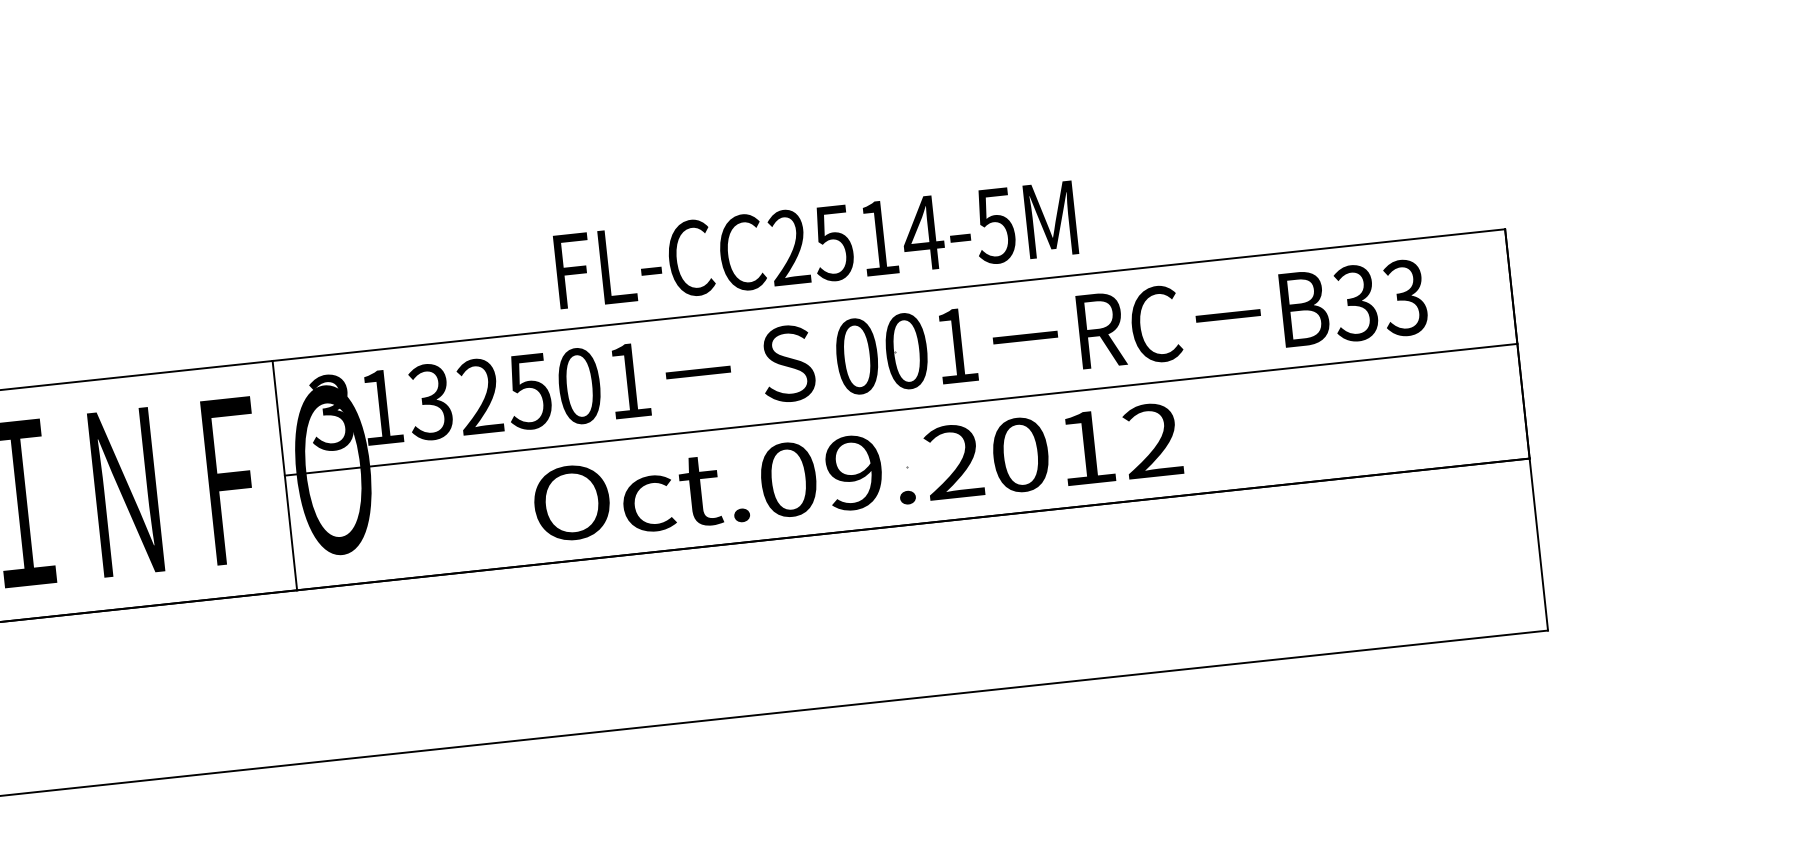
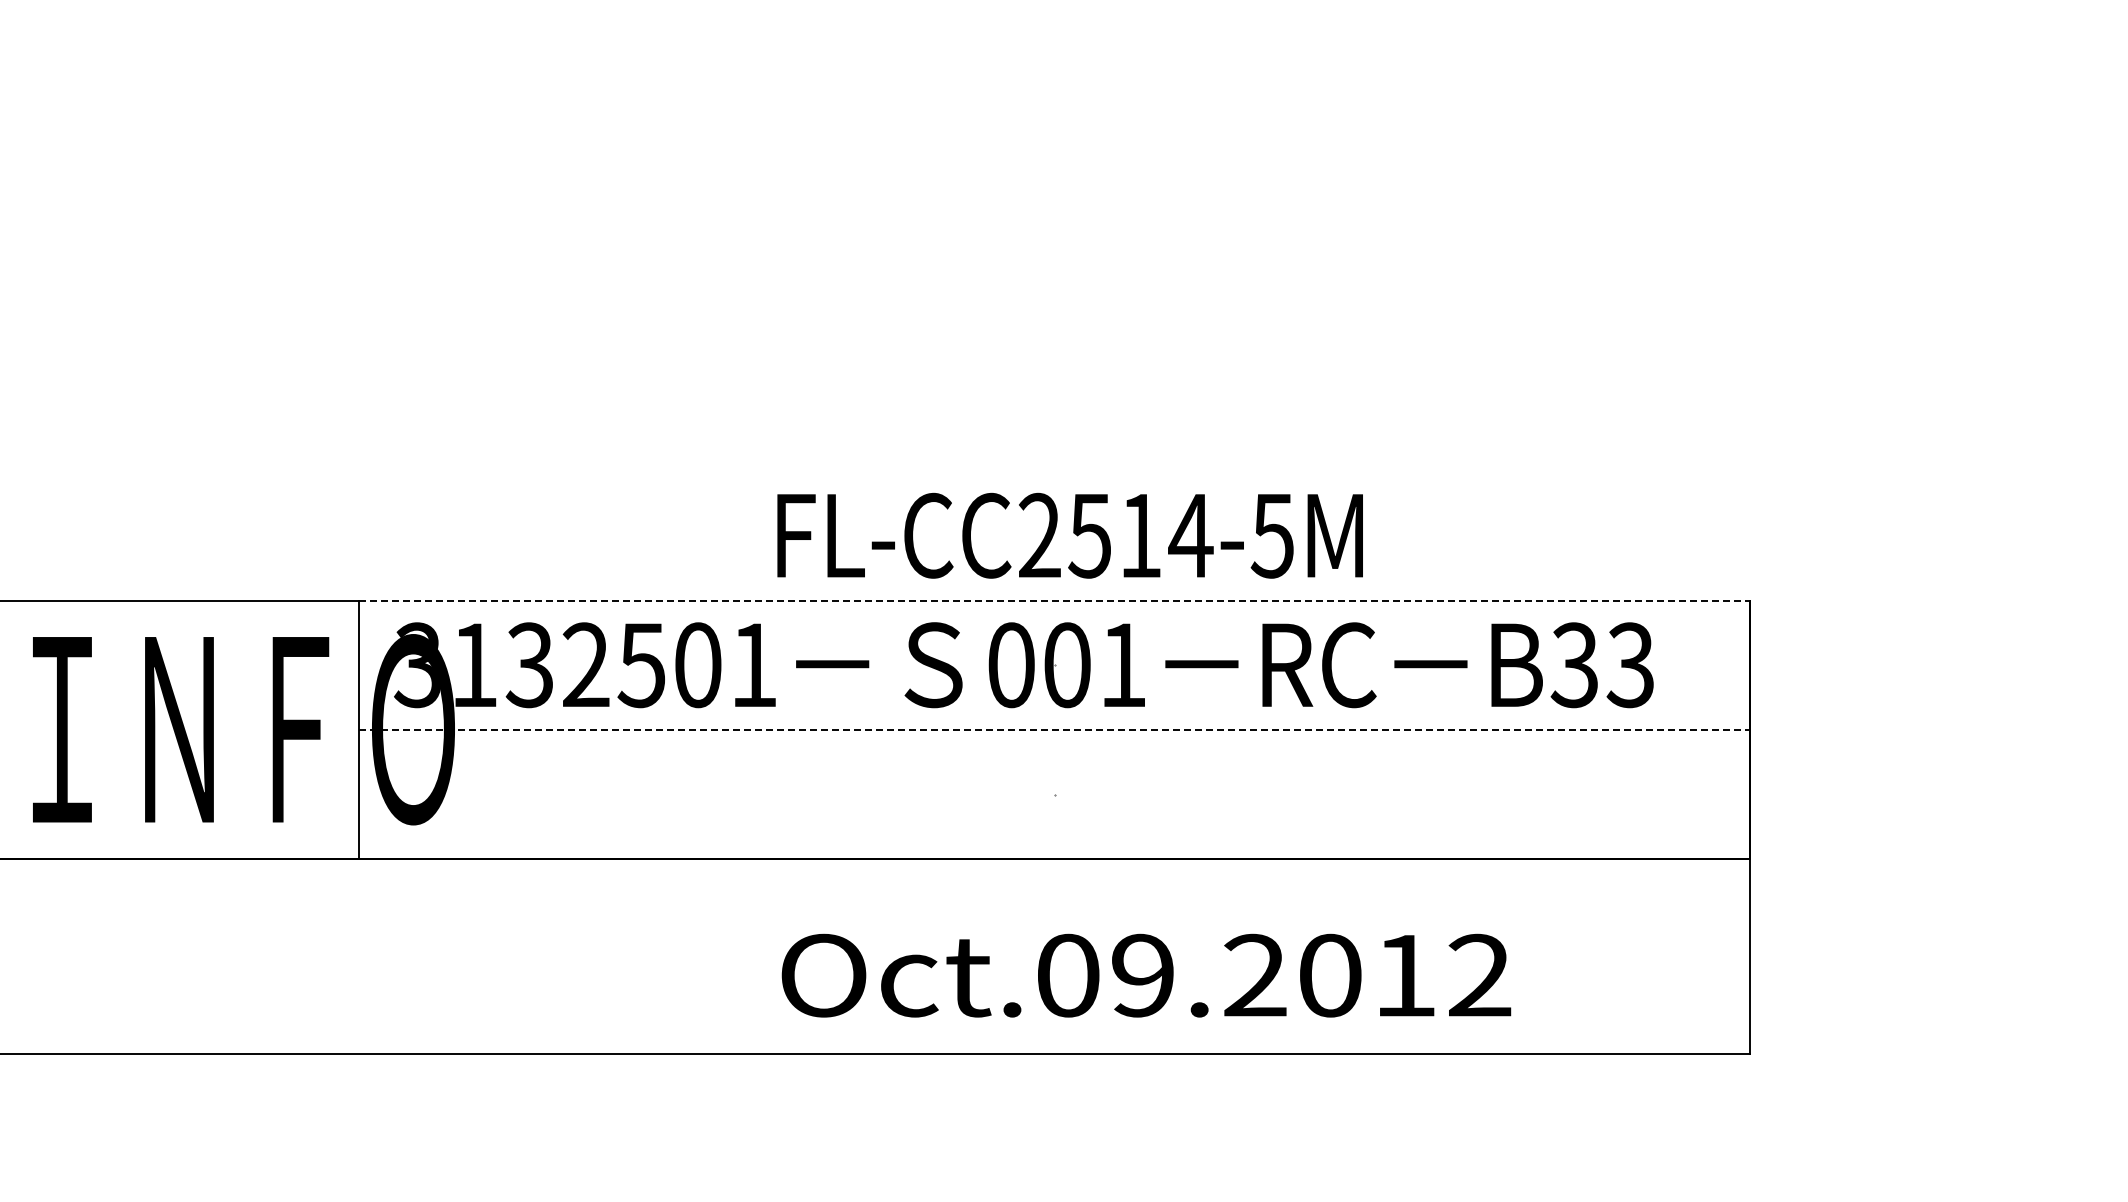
text: (815, 244) -> (1069, 535), moved
line: (888, 295) -> (1054, 600), solid -> dashed
line: (901, 410) -> (1054, 730), solid -> dashed
text: (857, 472) -> (1146, 975), moved

